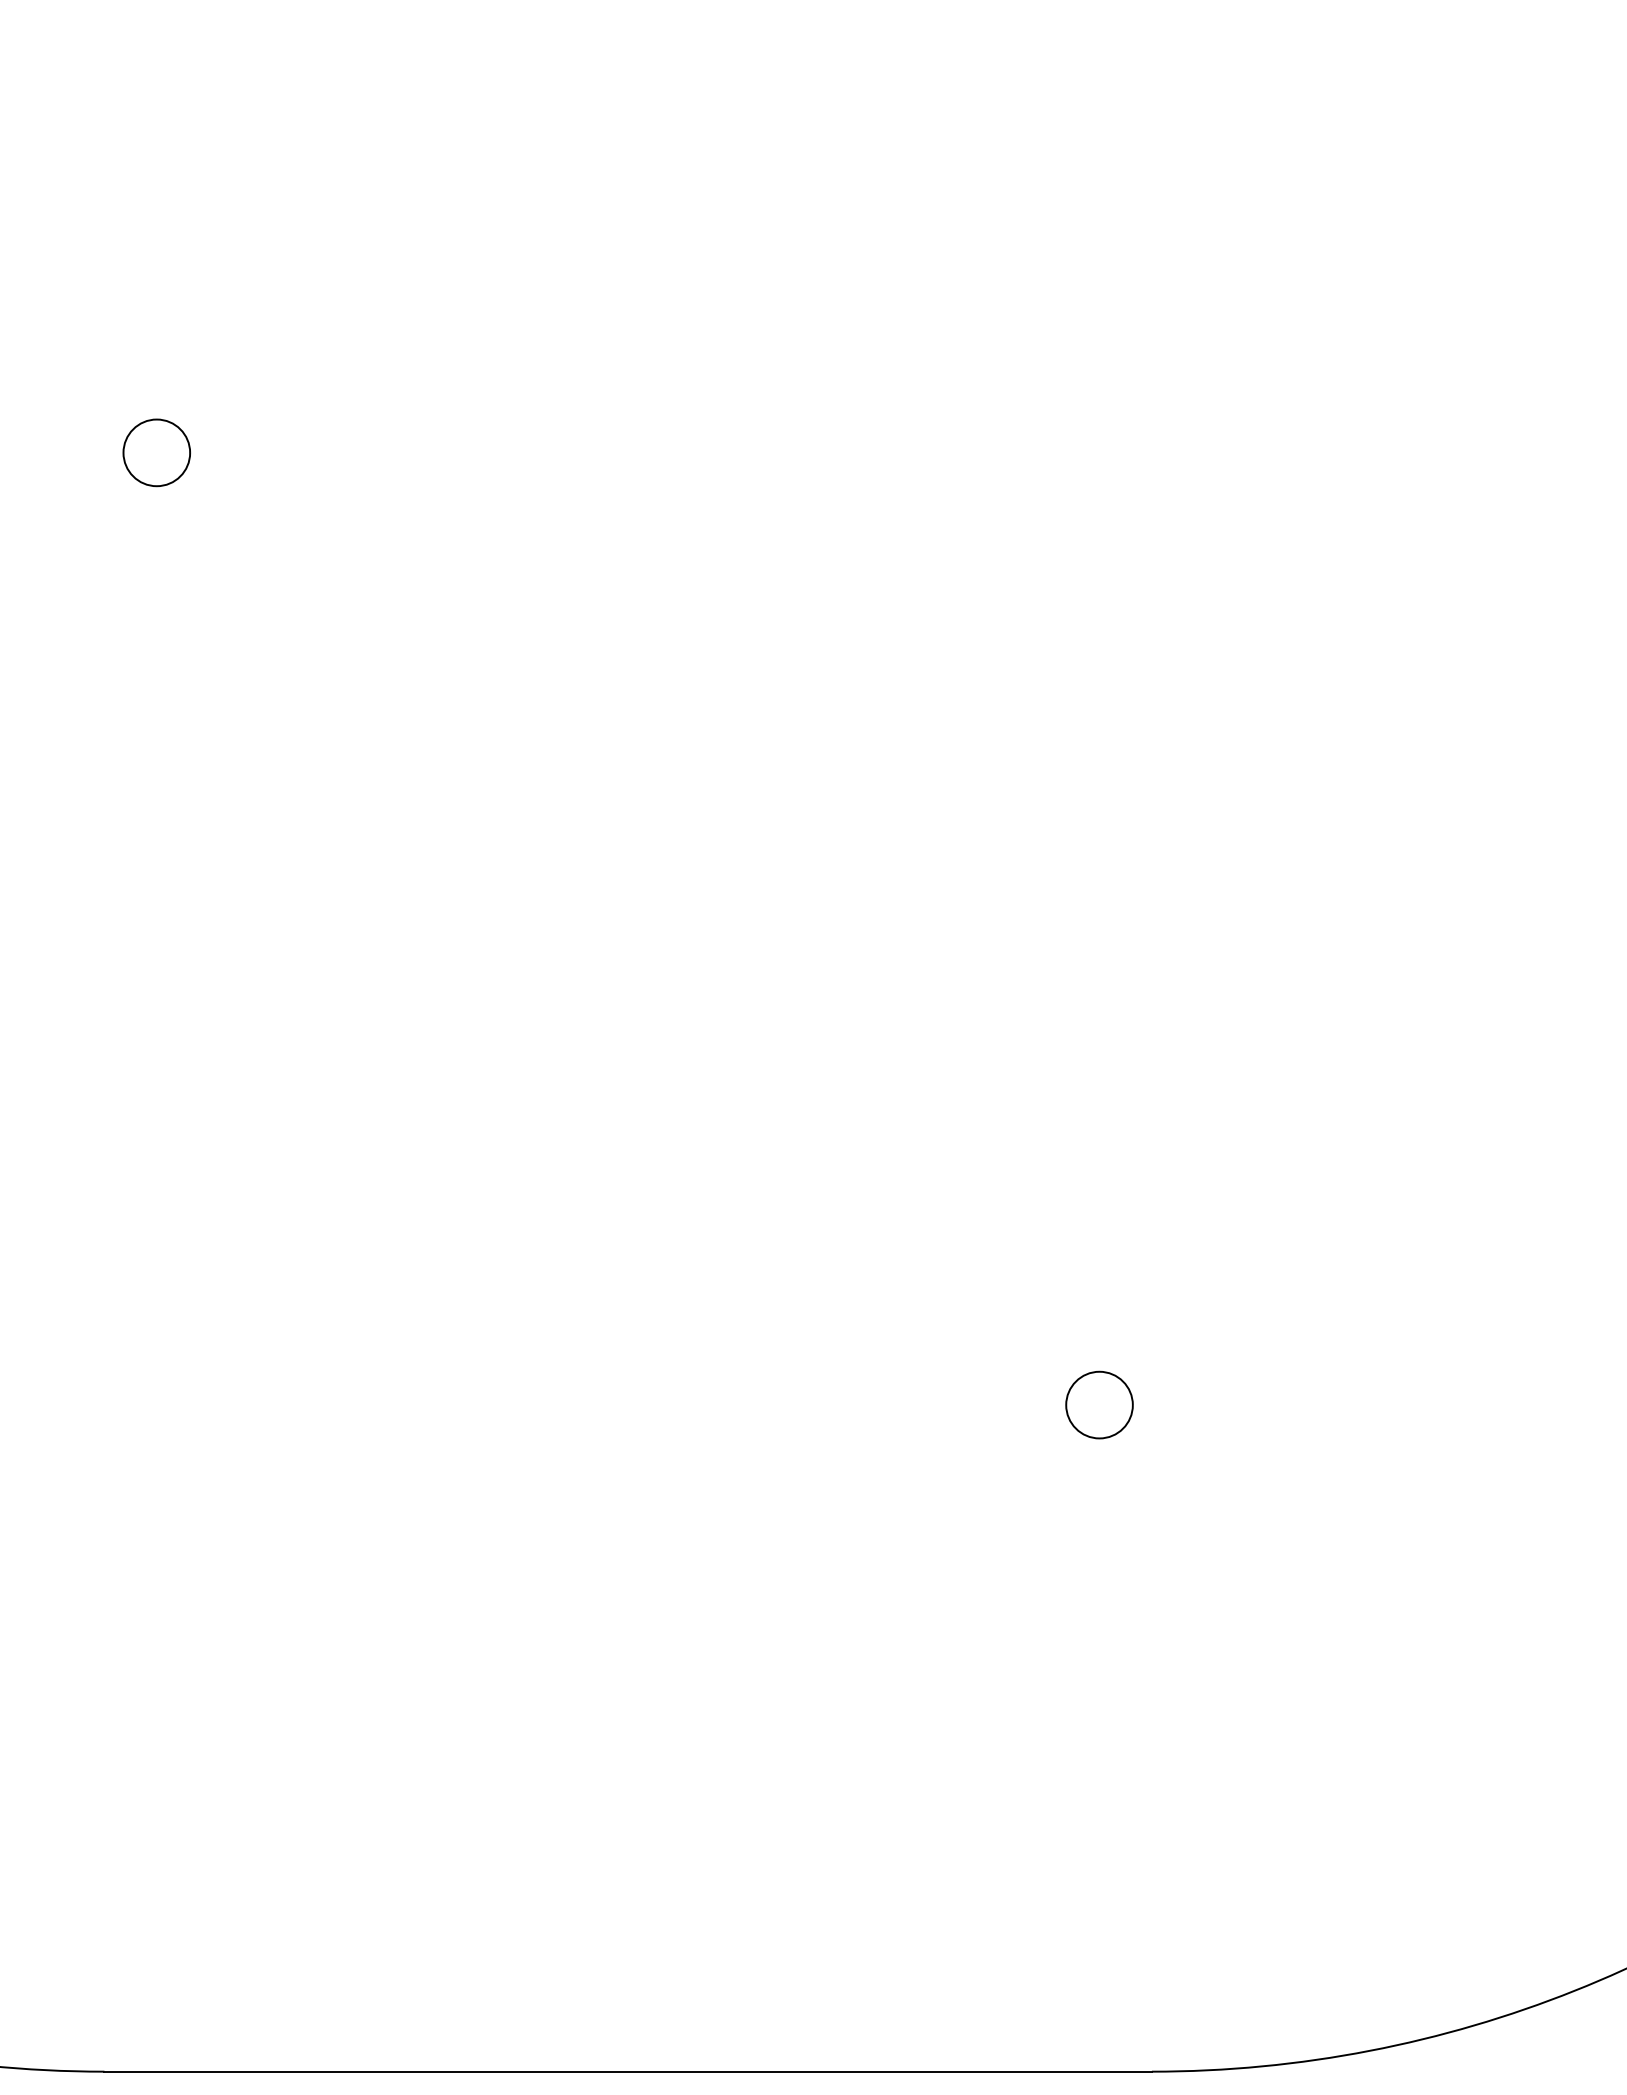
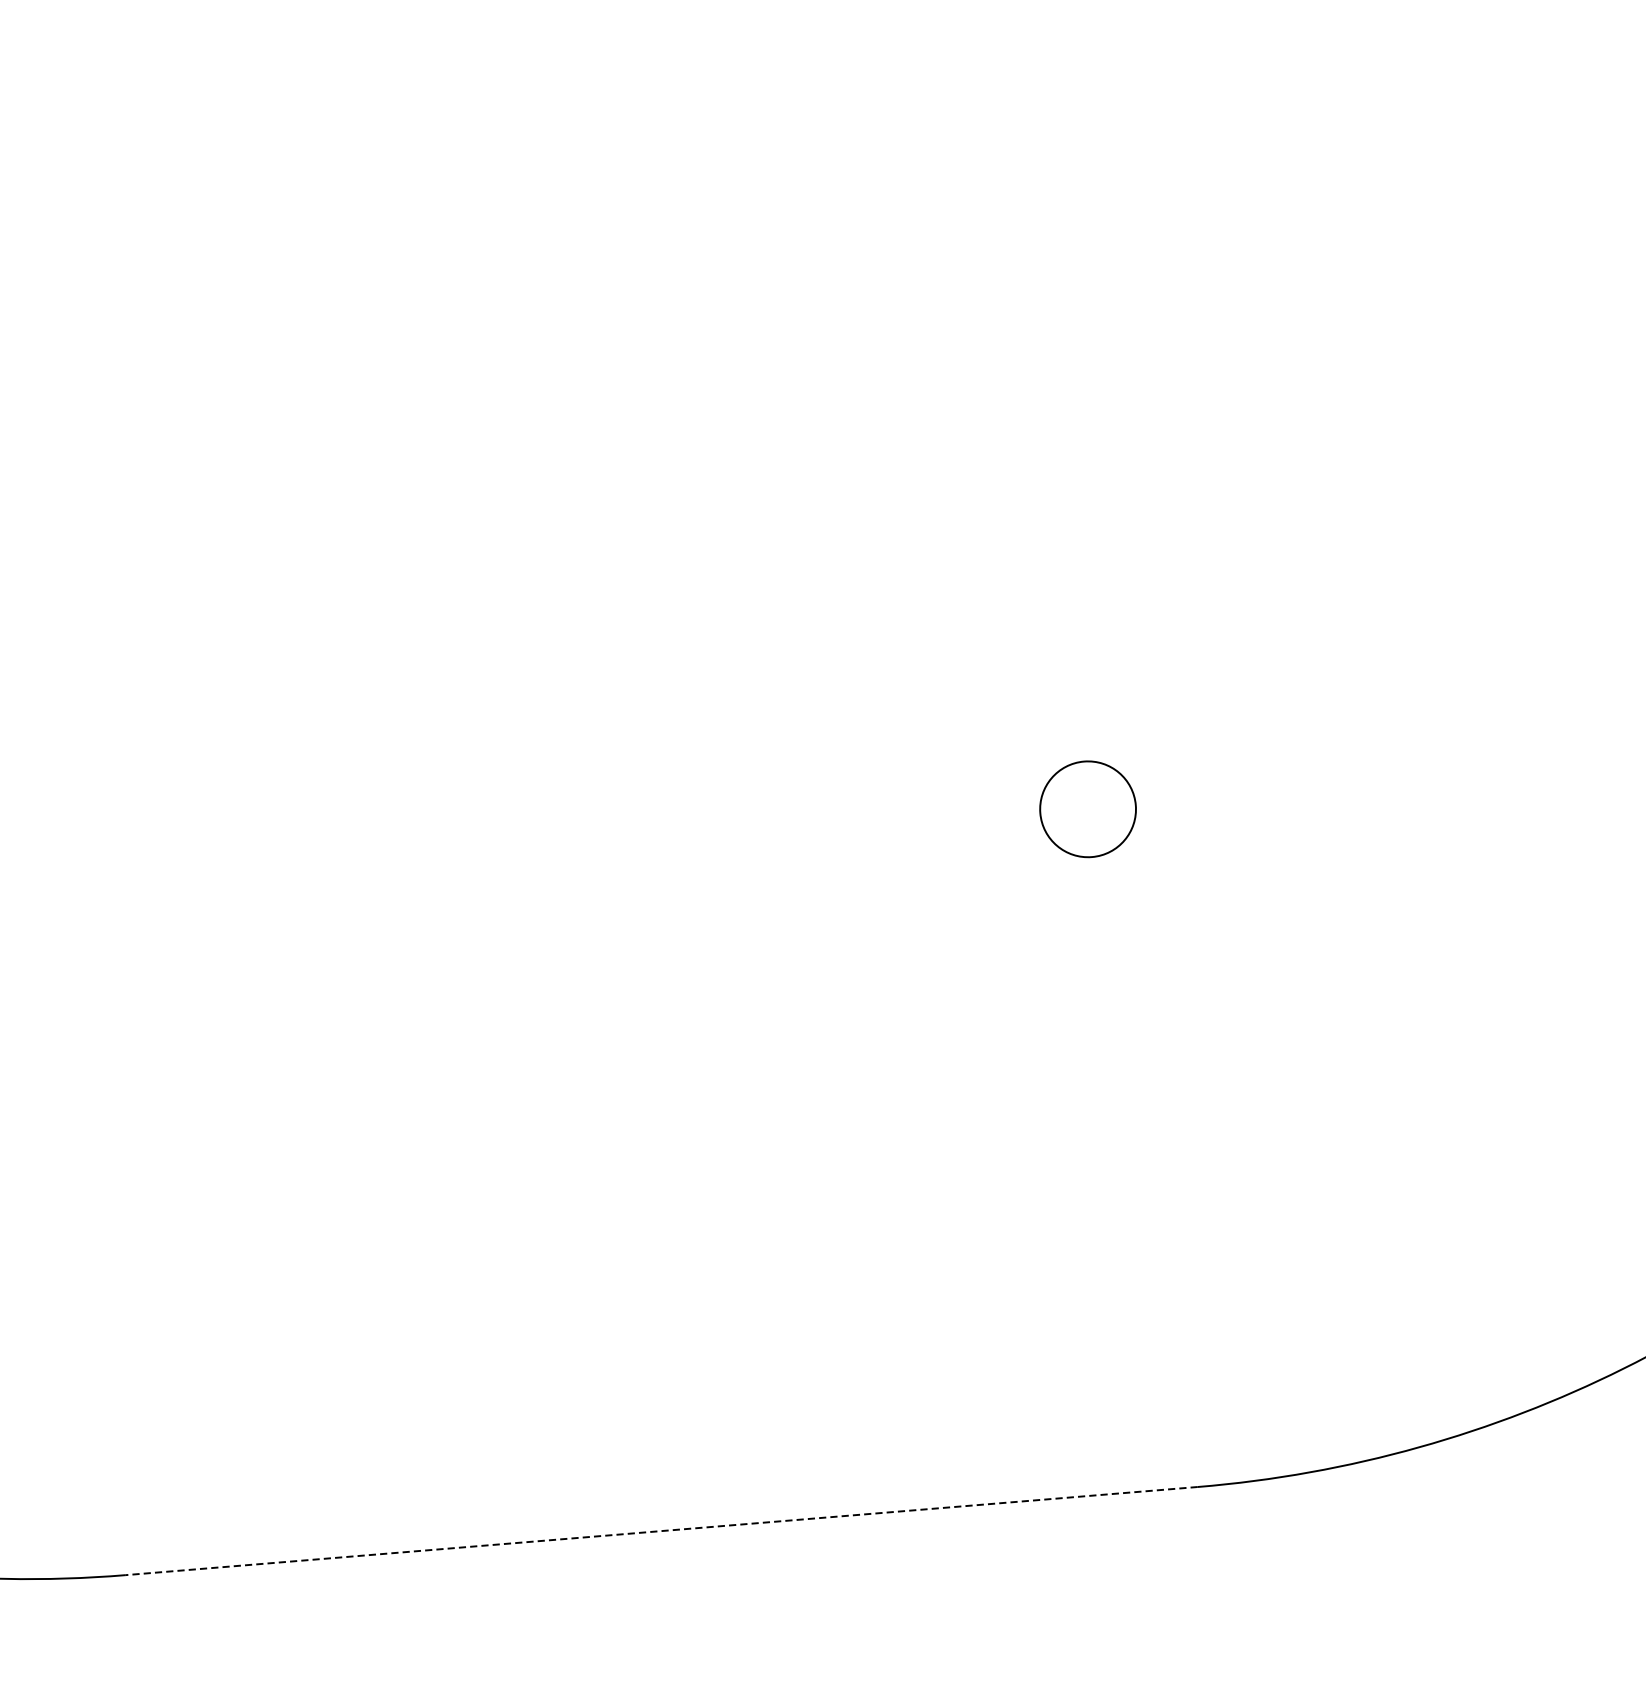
circle: (1099, 1404) -> (1087, 808), size x1.4
line: (628, 2071) -> (662, 1530), solid -> dashed

